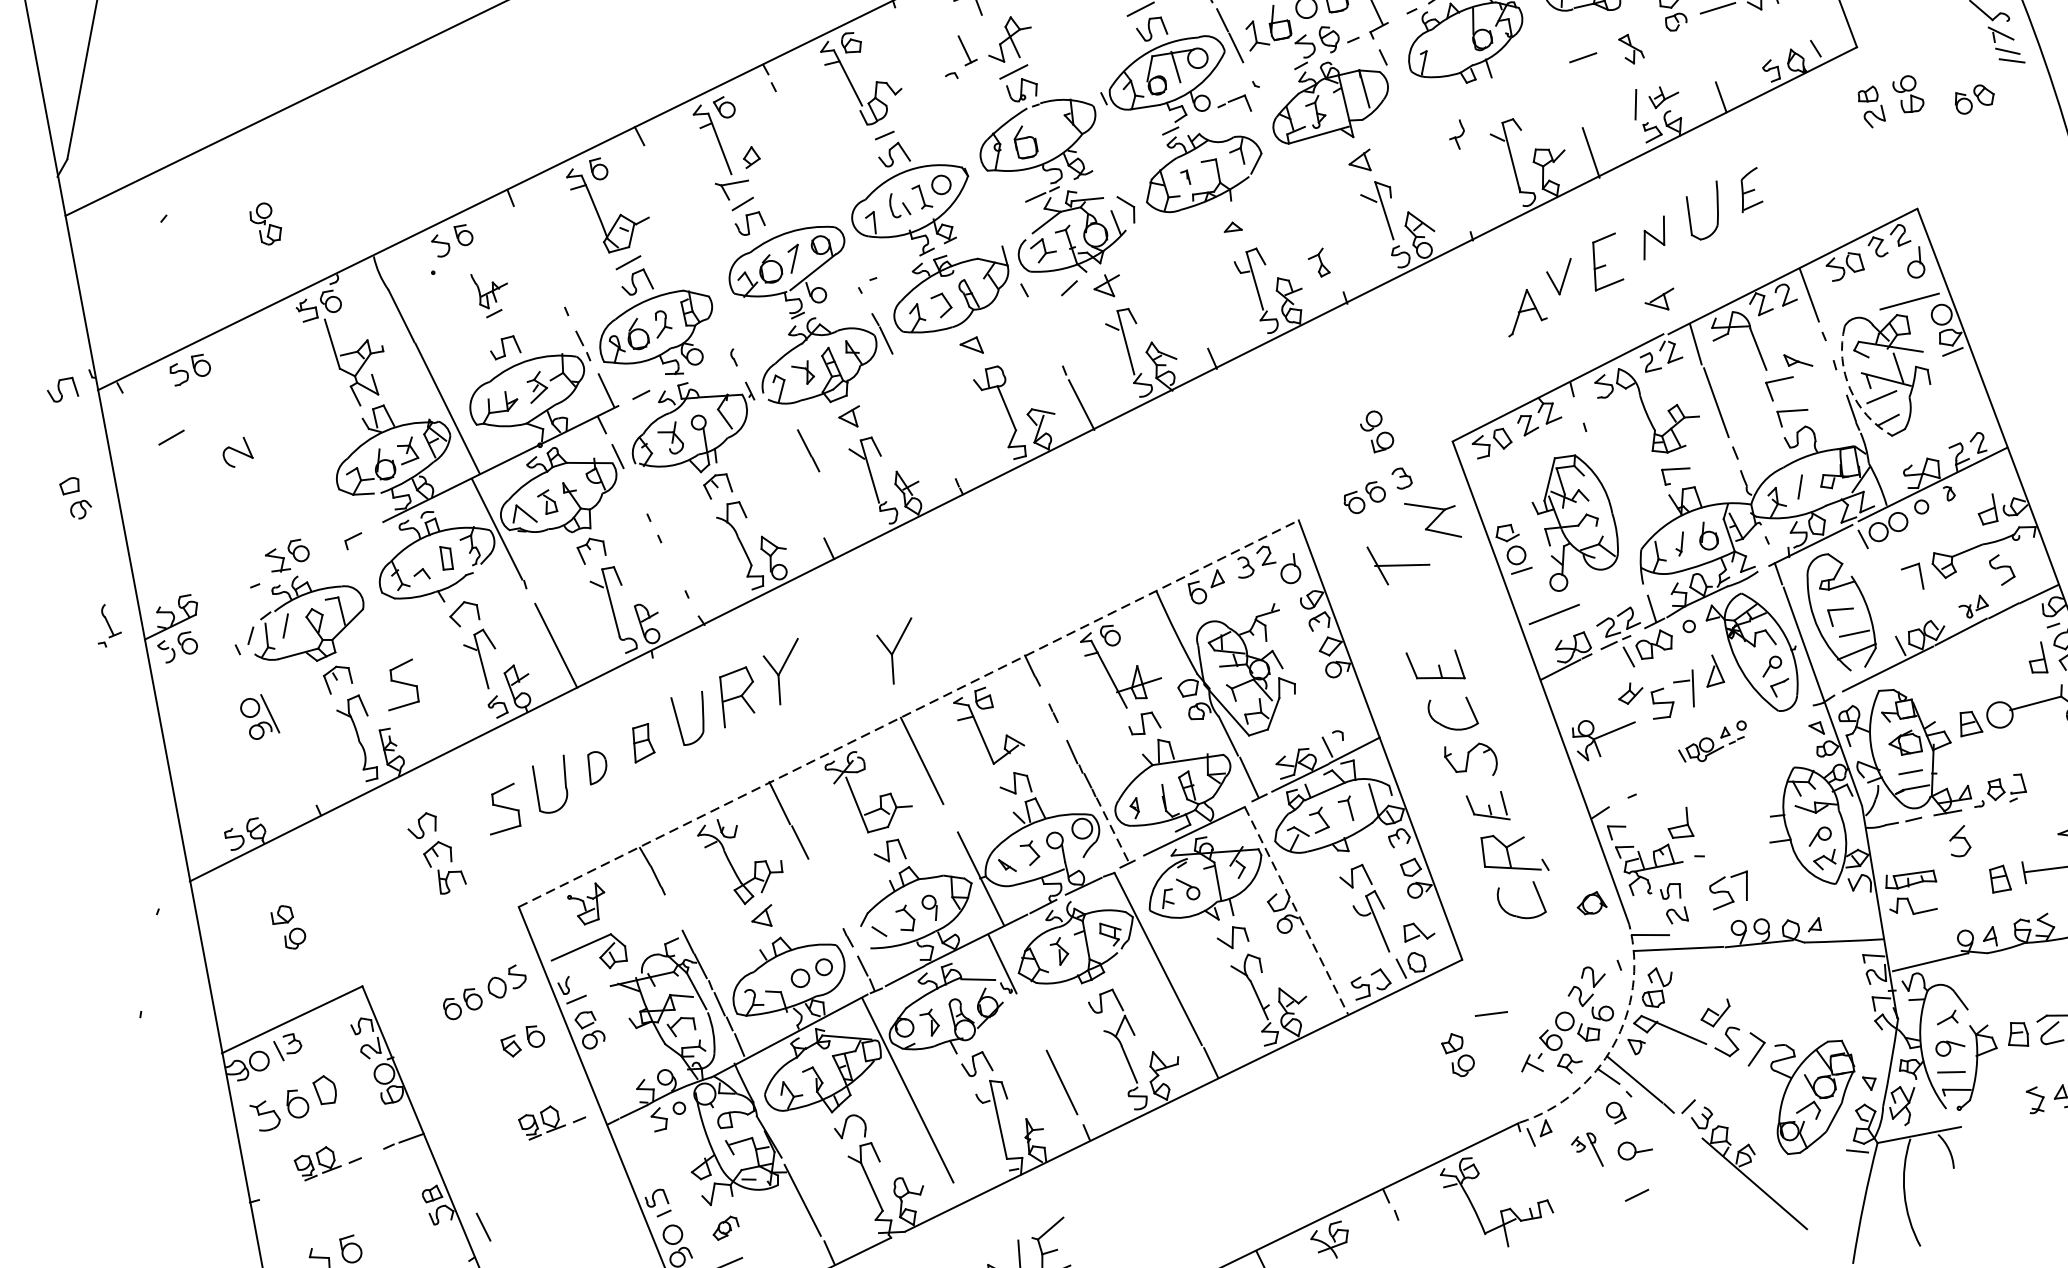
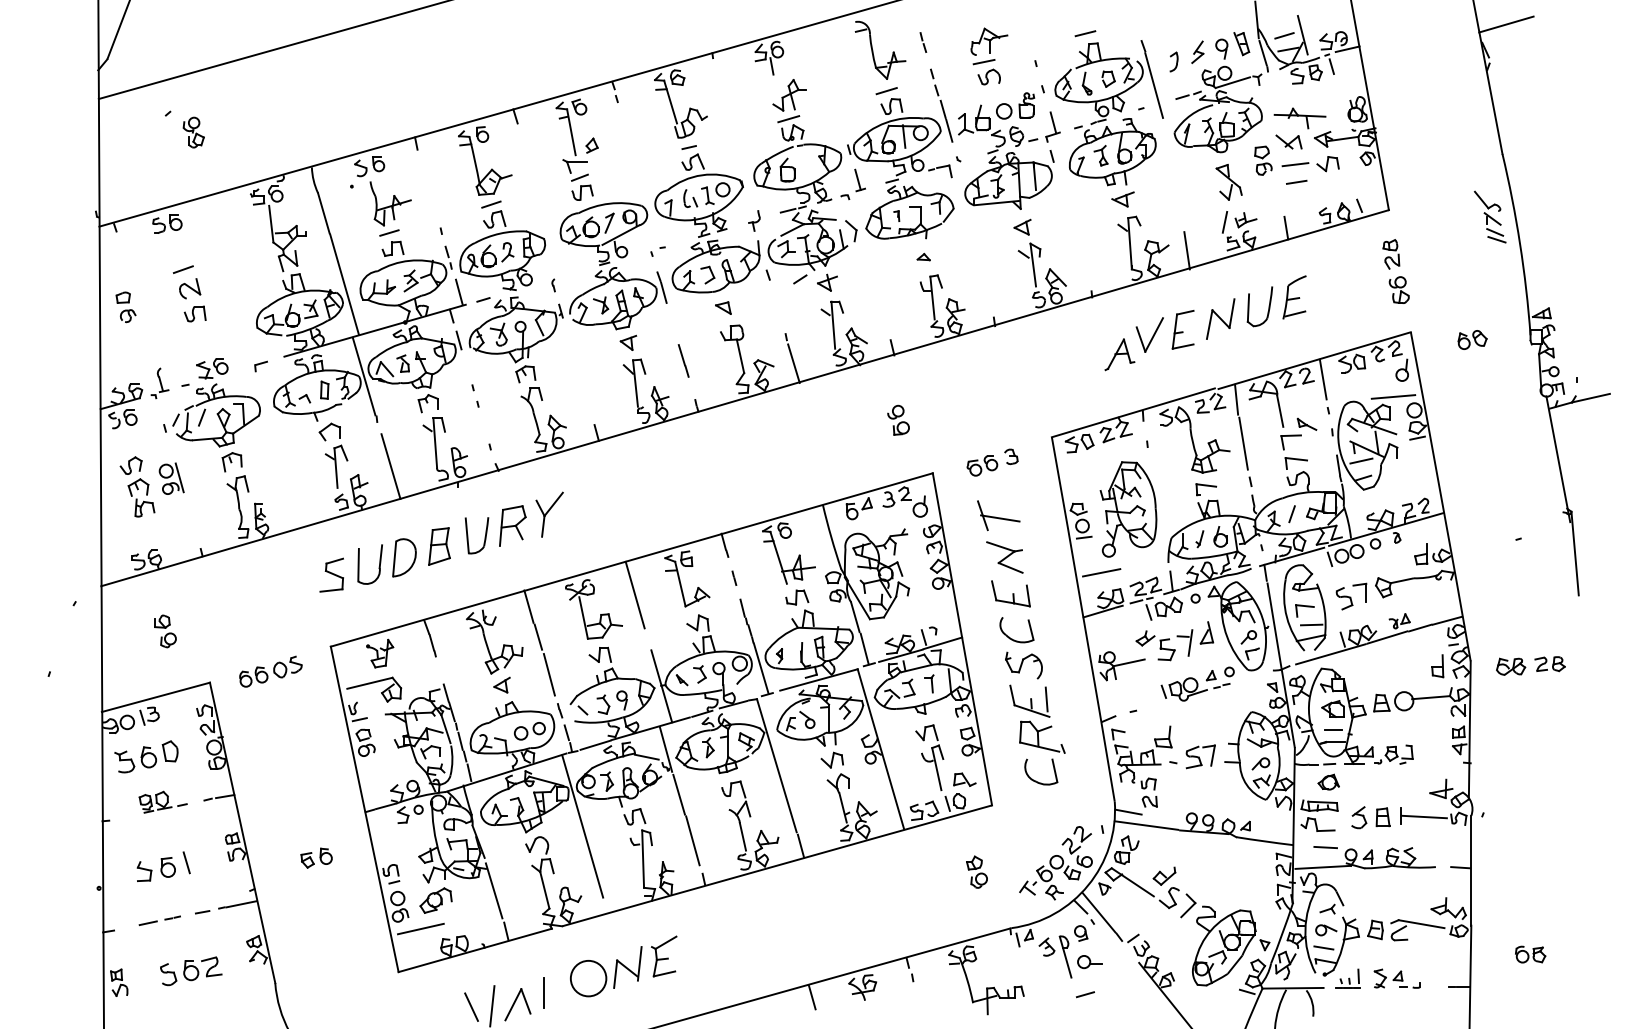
part: (1630, 49) -> (1228, 182), size x1.67
line: (1582, 56) -> (1296, 181), moved
part: (958, 57) -> (852, 184), moved
part: (1907, 93) -> (1398, 289), moved
part: (1974, 98) -> (1472, 339), moved
part: (1457, 134) -> (754, 220), moved
part: (1749, 190) -> (1294, 297), size x1.43
part: (265, 223) -> (193, 132), moved
part: (1653, 237) -> (1220, 318), size x1.43
part: (1317, 262) -> (1100, 155), moved
part: (1560, 276) -> (1149, 334), size x1.43
part: (491, 293) -> (390, 208), size x1.67
part: (1659, 301) -> (1122, 199), moved
part: (61, 389) -> (194, 313), moved
arc: (1850, 389) -> (1340, 451), dashed -> solid
part: (1376, 430) -> (898, 419), moved
line: (171, 437) -> (183, 269), moved
line: (808, 450) -> (683, 360), moved
part: (75, 498) -> (125, 307), moved
part: (1432, 520) -> (1004, 557), moved
part: (2002, 569) -> (1344, 598), moved
part: (106, 625) -> (159, 383), moved
part: (898, 651) -> (632, 514), removed
part: (400, 684) -> (275, 473), removed
line: (909, 712) -> (632, 559), dashed -> solid
part: (1712, 742) -> (1197, 683), size x1.43
part: (642, 743) -> (439, 546), size x1.43
part: (597, 766) -> (404, 557), size x1.67
part: (1487, 807) -> (1029, 700), size x1.43
line: (1113, 831) -> (761, 669), dashed -> solid
part: (1959, 841) -> (1359, 817), moved
part: (436, 852) -> (137, 486), moved
part: (1729, 890) -> (1200, 756), moved
line: (823, 891) -> (548, 674), added
part: (1590, 902) -> (1328, 781), moved
line: (1297, 910) -> (881, 749), dashed -> solid
part: (484, 992) -> (270, 671), moved
line: (1491, 1013) -> (1325, 847), moved
line: (1030, 1022) -> (678, 794), added
part: (522, 1040) -> (316, 857), moved
arc: (1614, 1045) -> (1088, 885), dashed -> solid
part: (1991, 1108) -> (1347, 978), added
part: (551, 1119) -> (326, 801), removed
part: (1586, 1150) -> (1055, 956), size x1.67
line: (483, 1226) -> (186, 862), moved
part: (724, 1228) -> (435, 900), size x1.67

